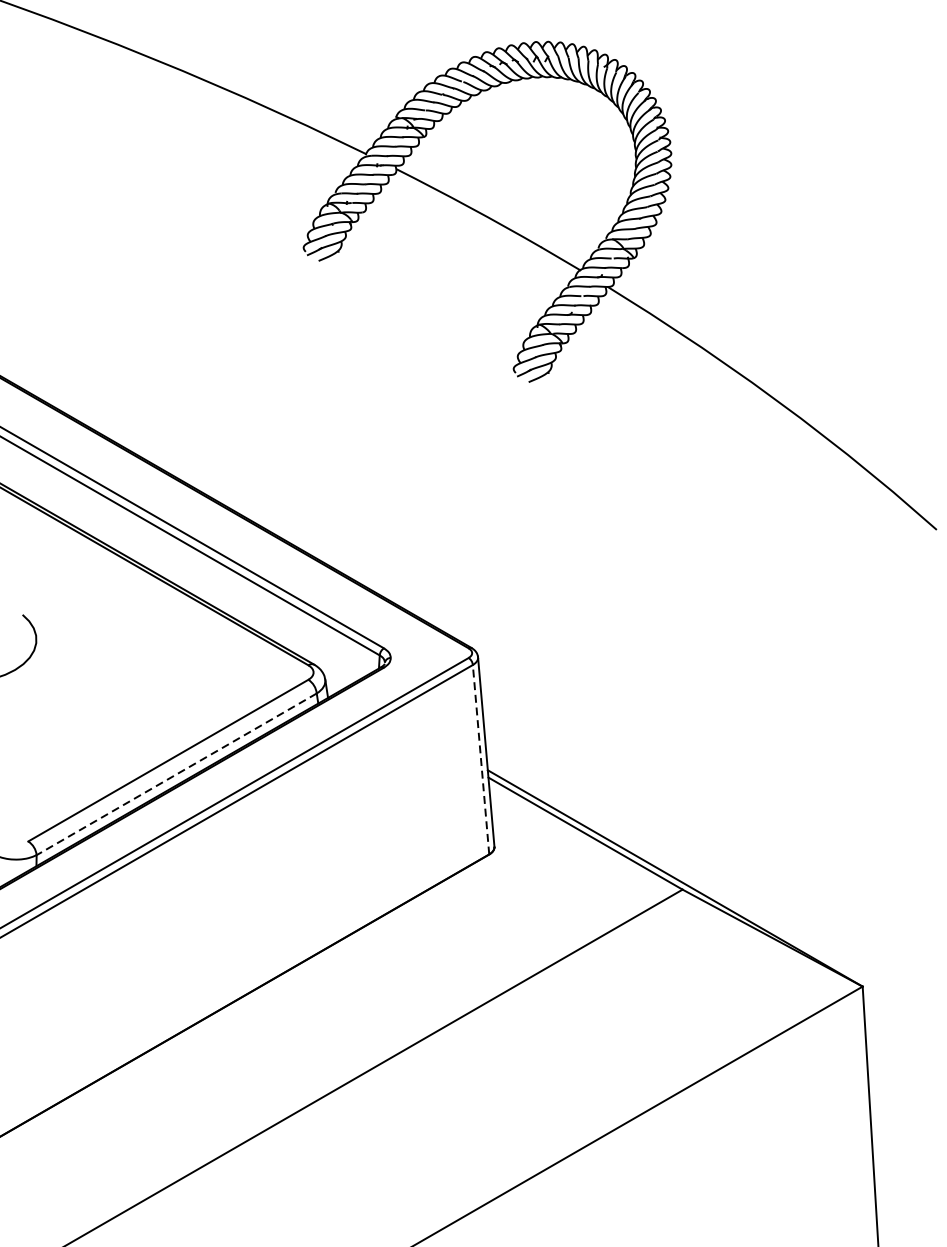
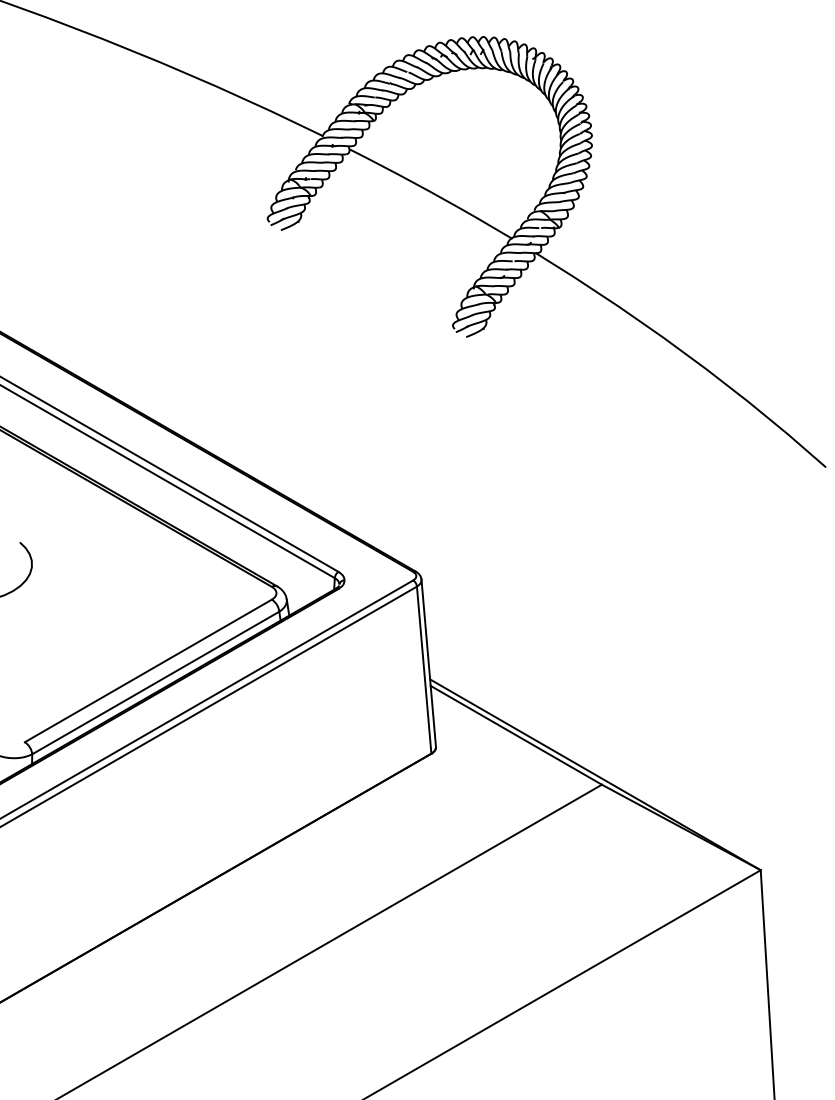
line: (481, 760) -> (424, 670), dashed -> solid
line: (176, 774) -> (155, 683), dashed -> solid

